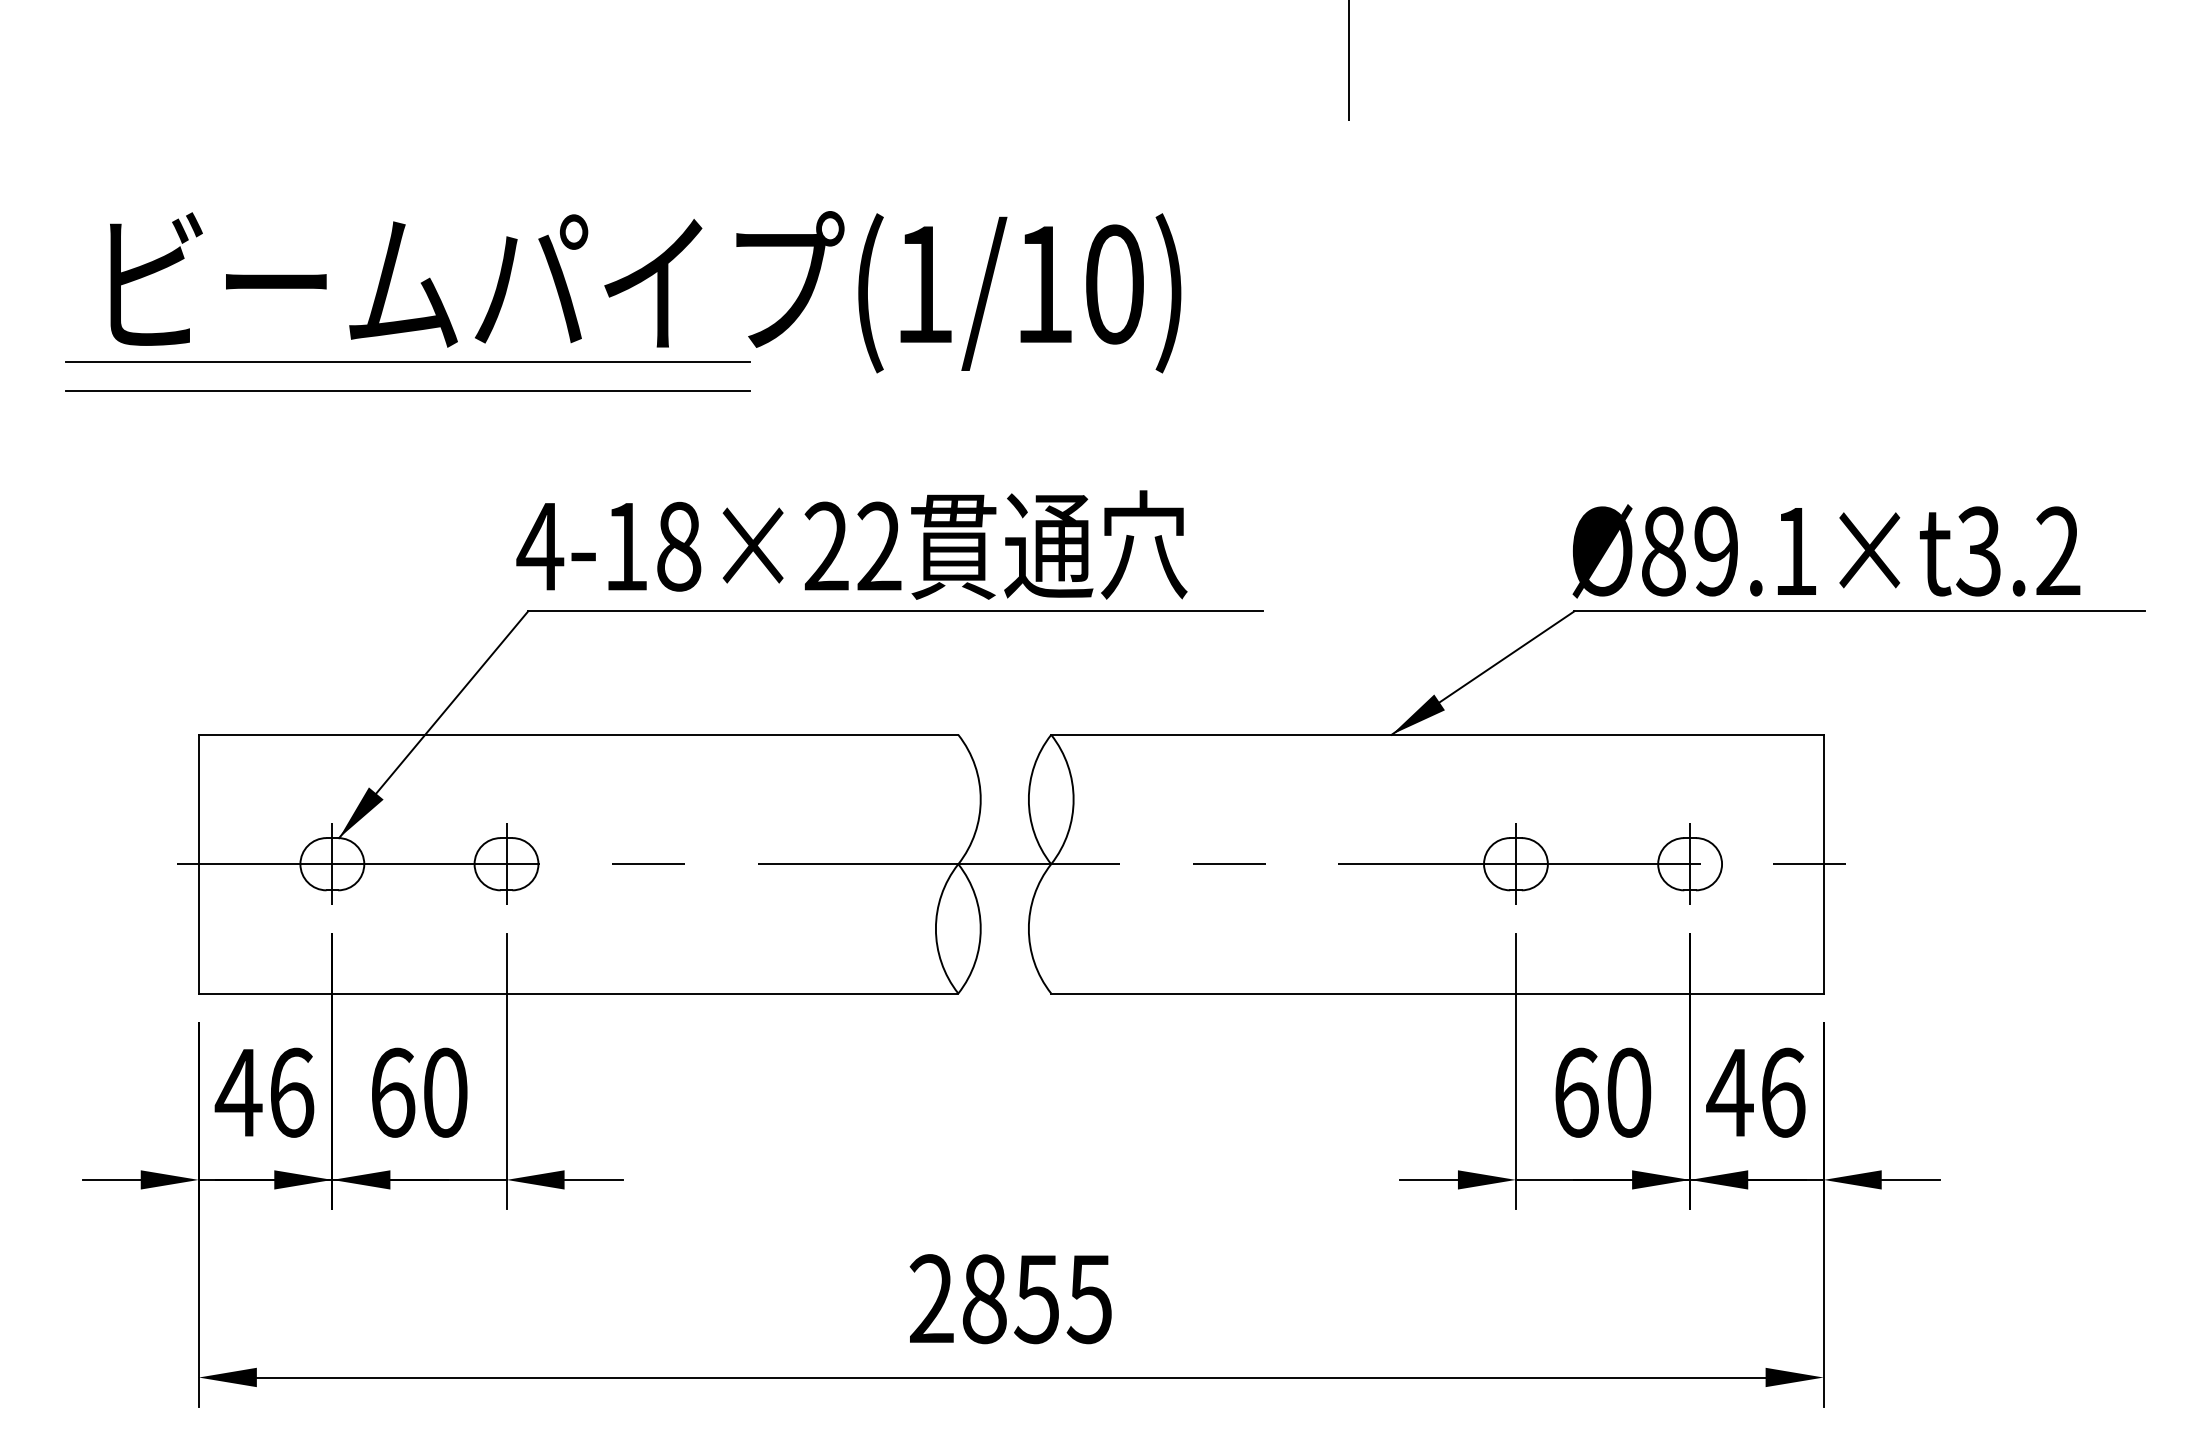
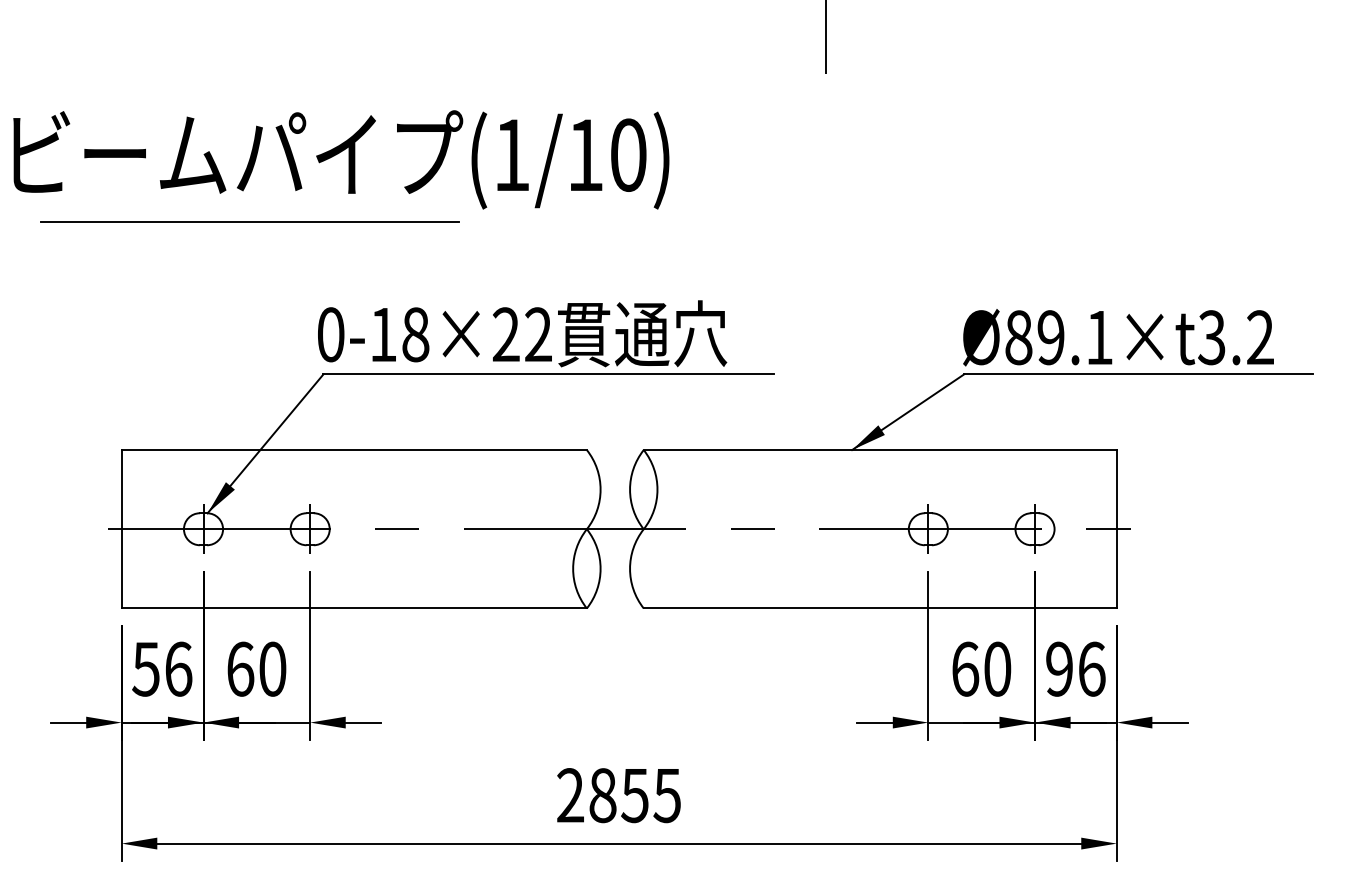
text: (645, 291) -> (341, 159), moved
line: (407, 391) -> (249, 239), removed
text: (539, 546) -> (330, 334), 4-18×22 -> 0-18×22
text: (1730, 1091) -> (1059, 668), 46 -> 96
text: (237, 1093) -> (145, 669), 46 -> 56

